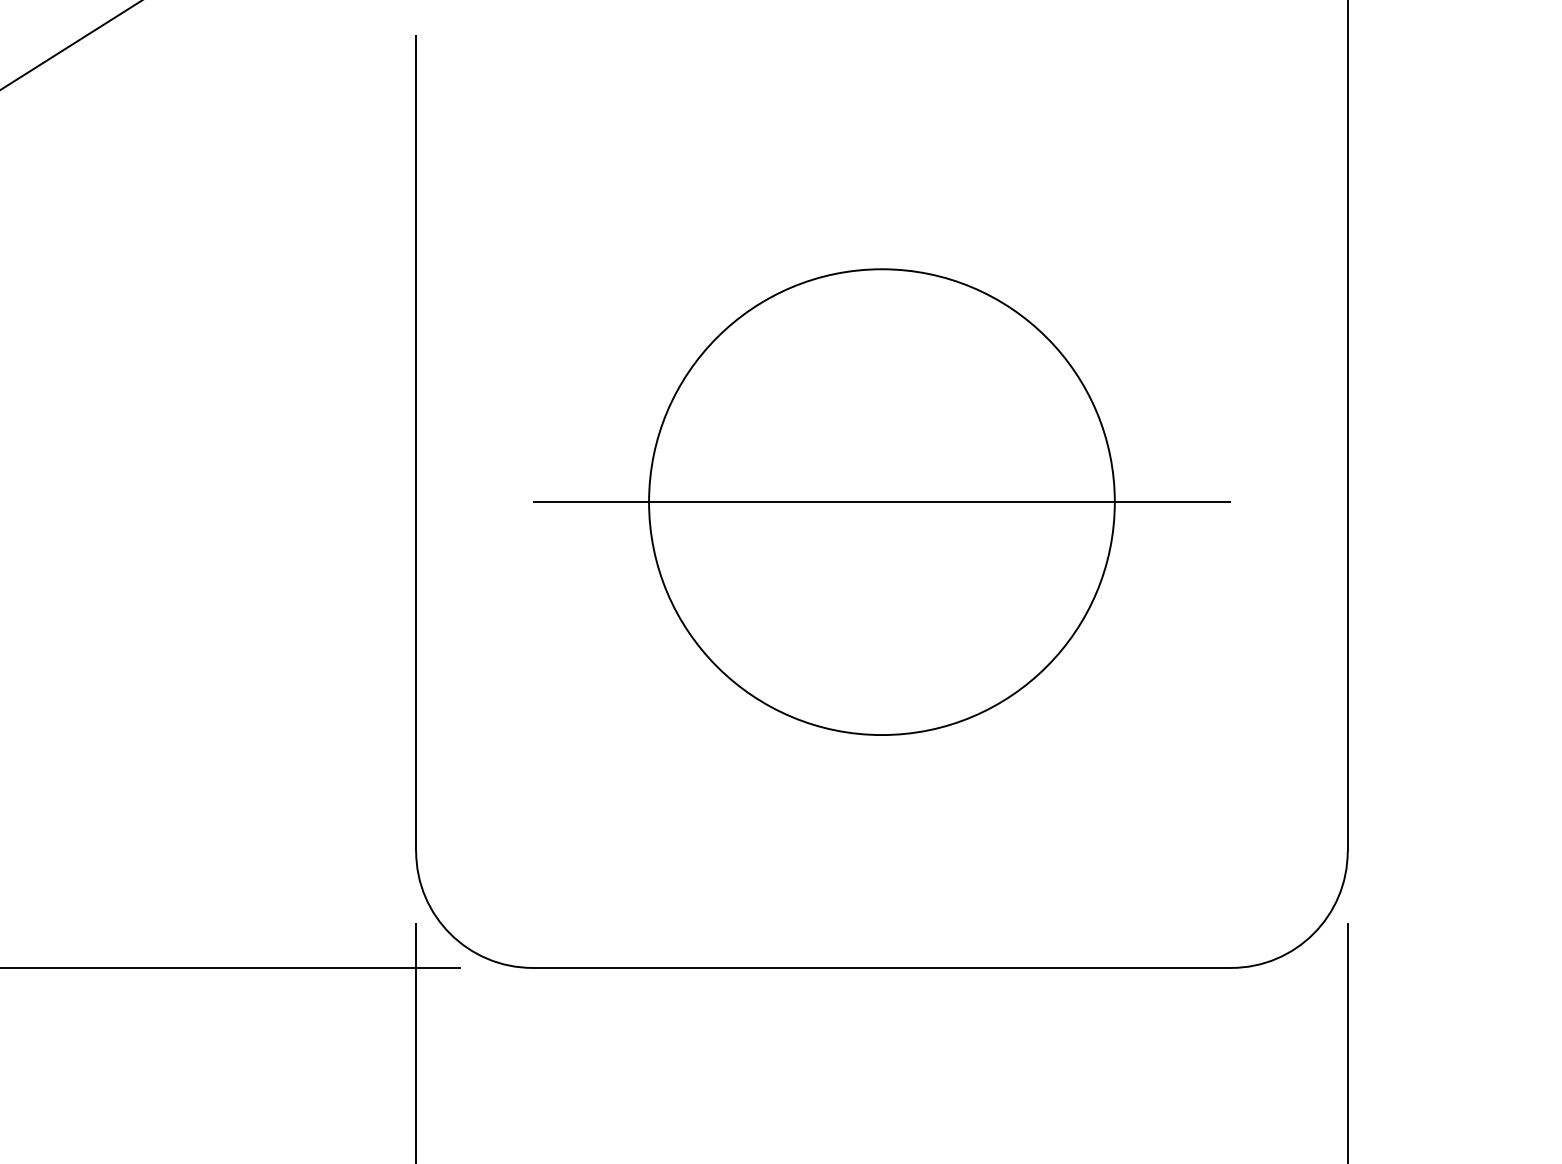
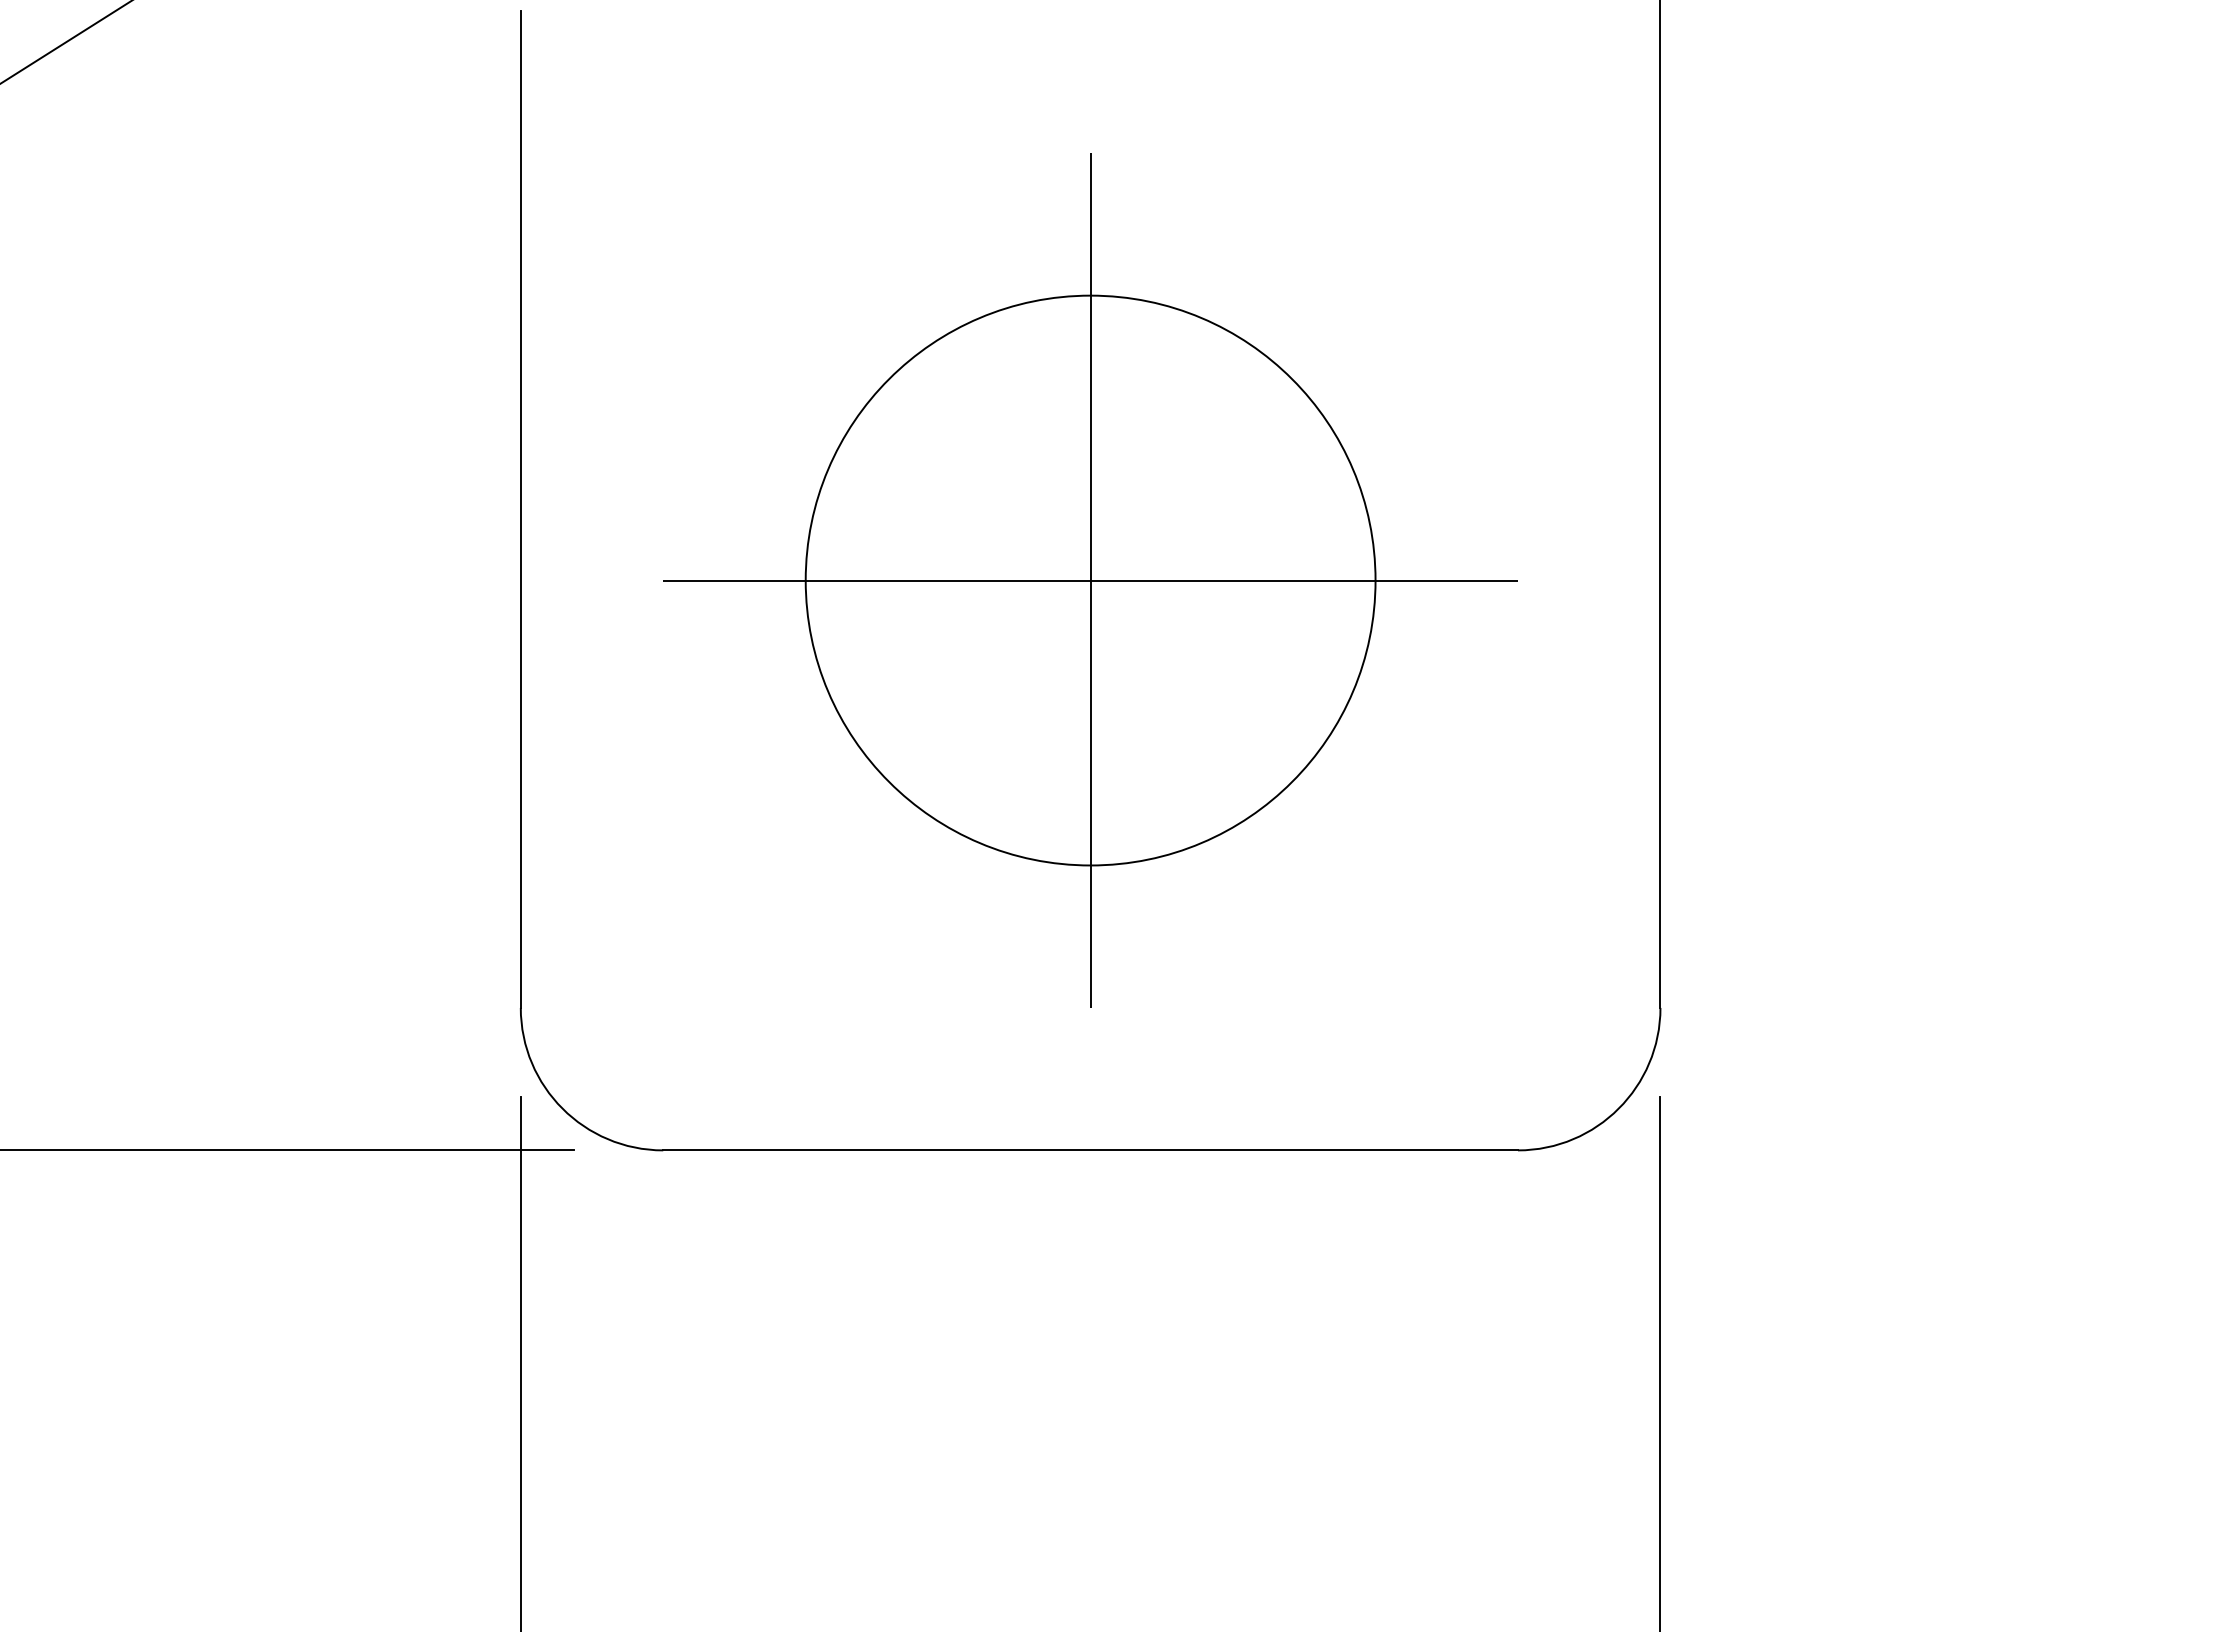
line: (881, 502) -> (1090, 580), added

